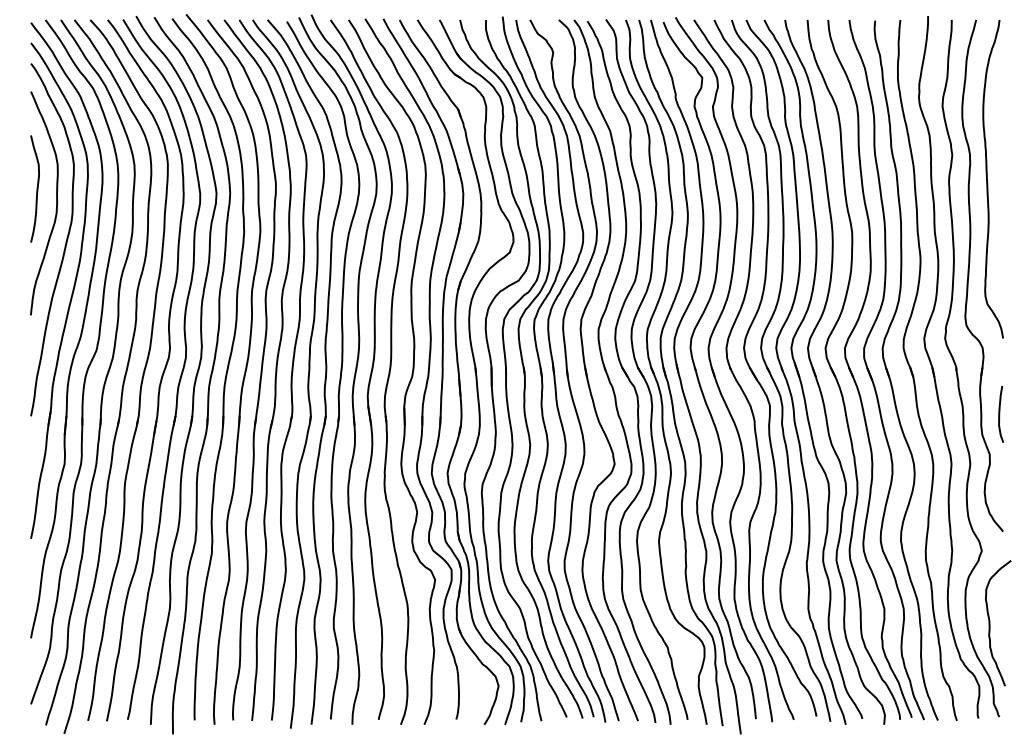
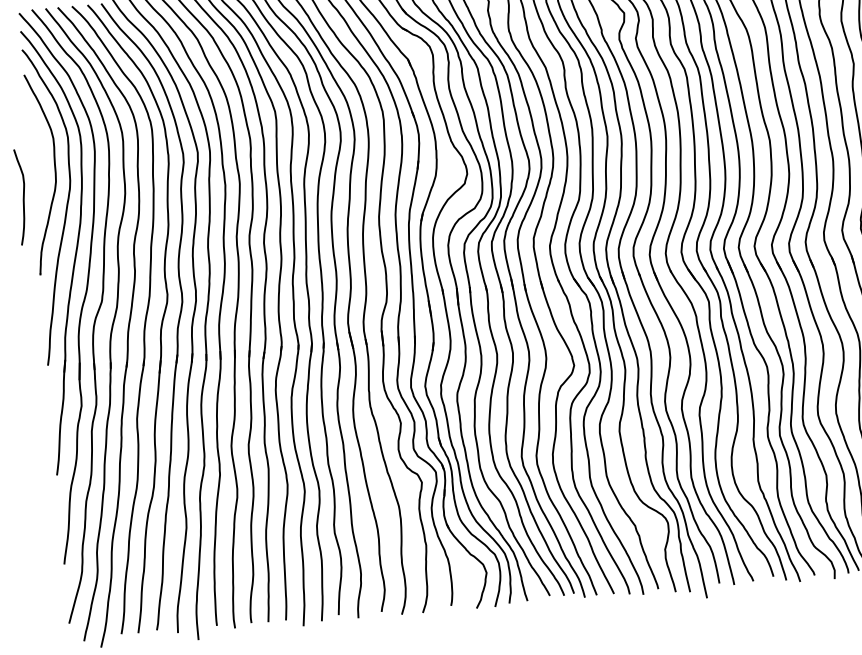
curve: (36, 188) -> (22, 196), moved

